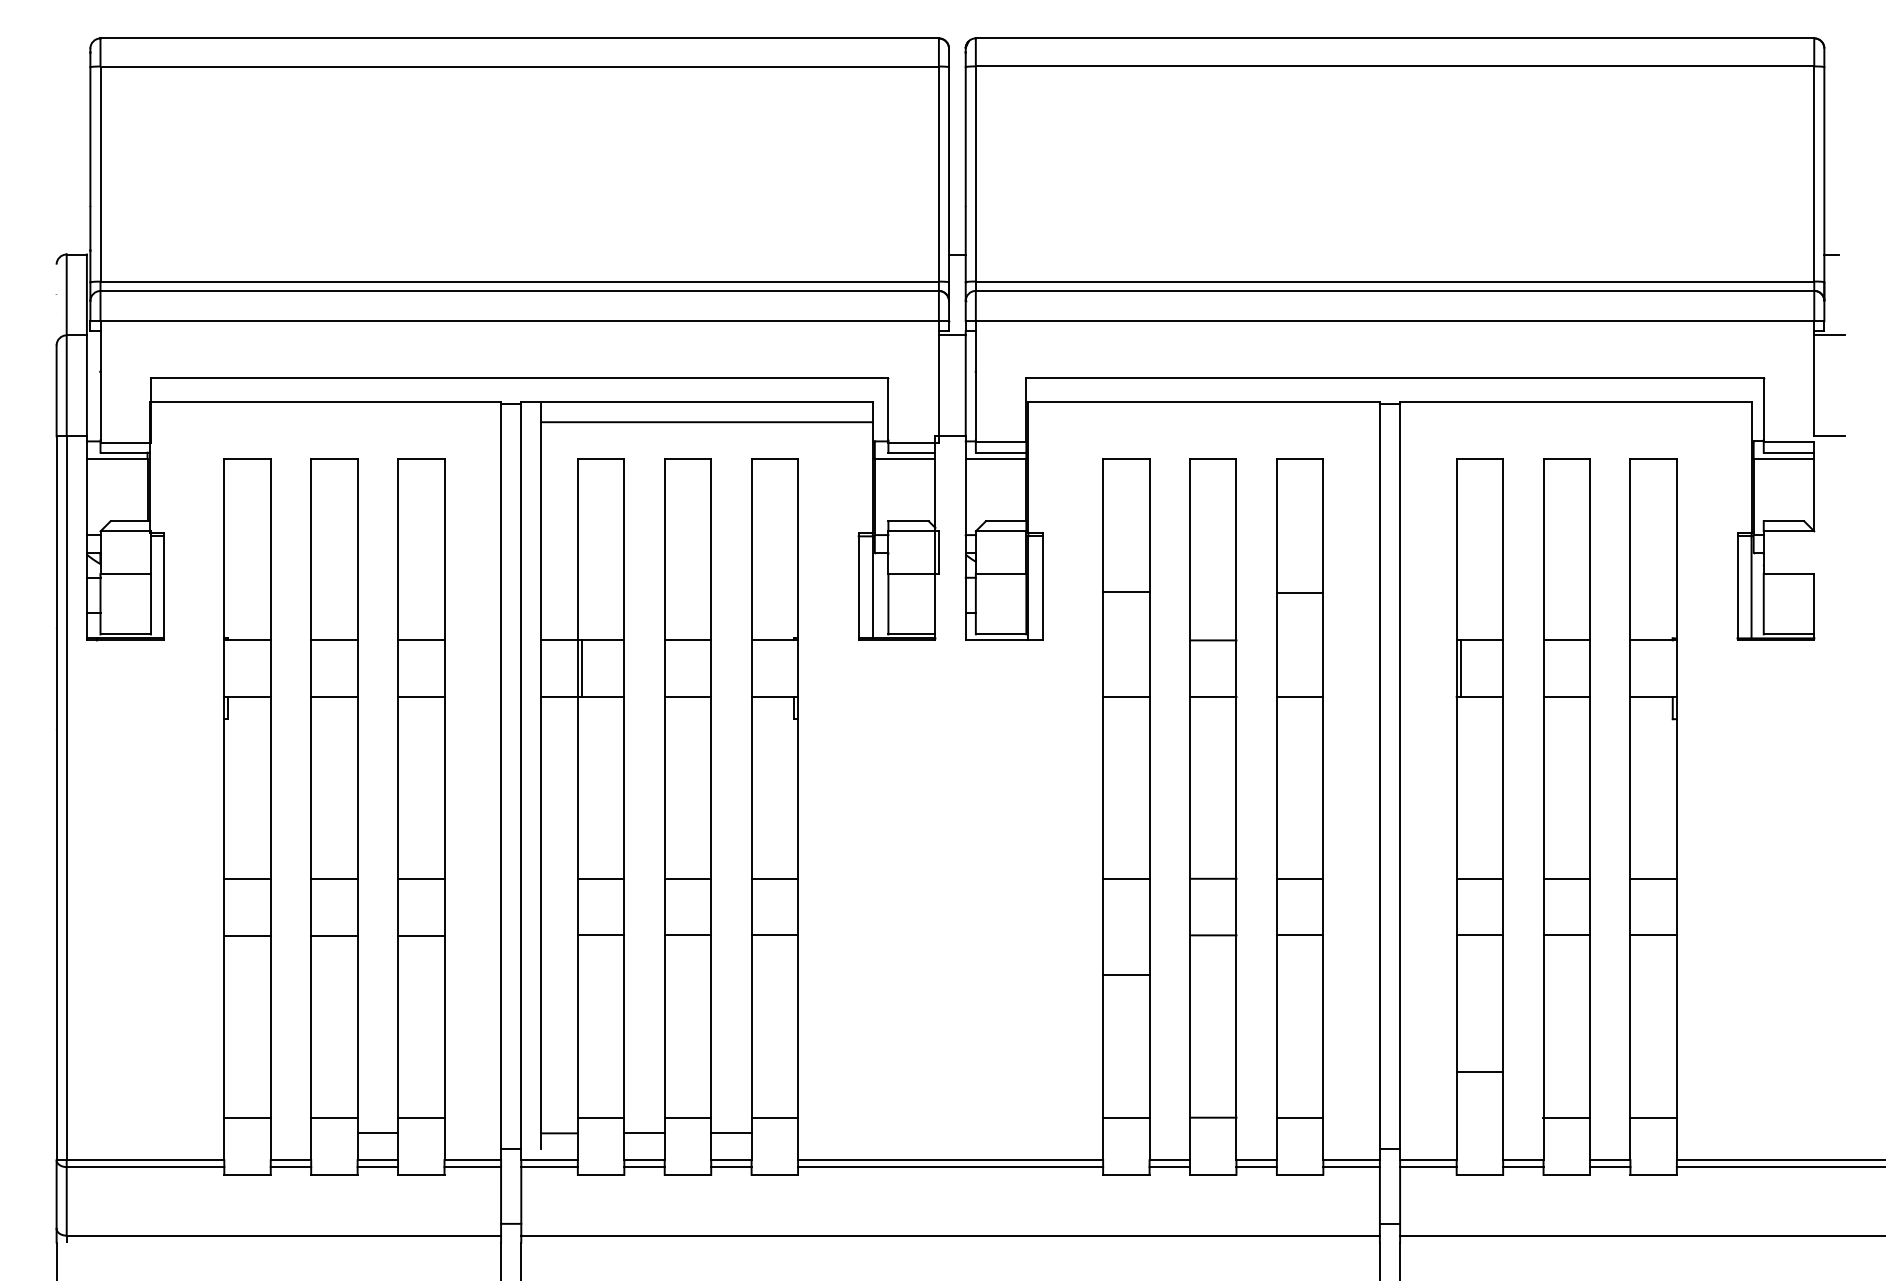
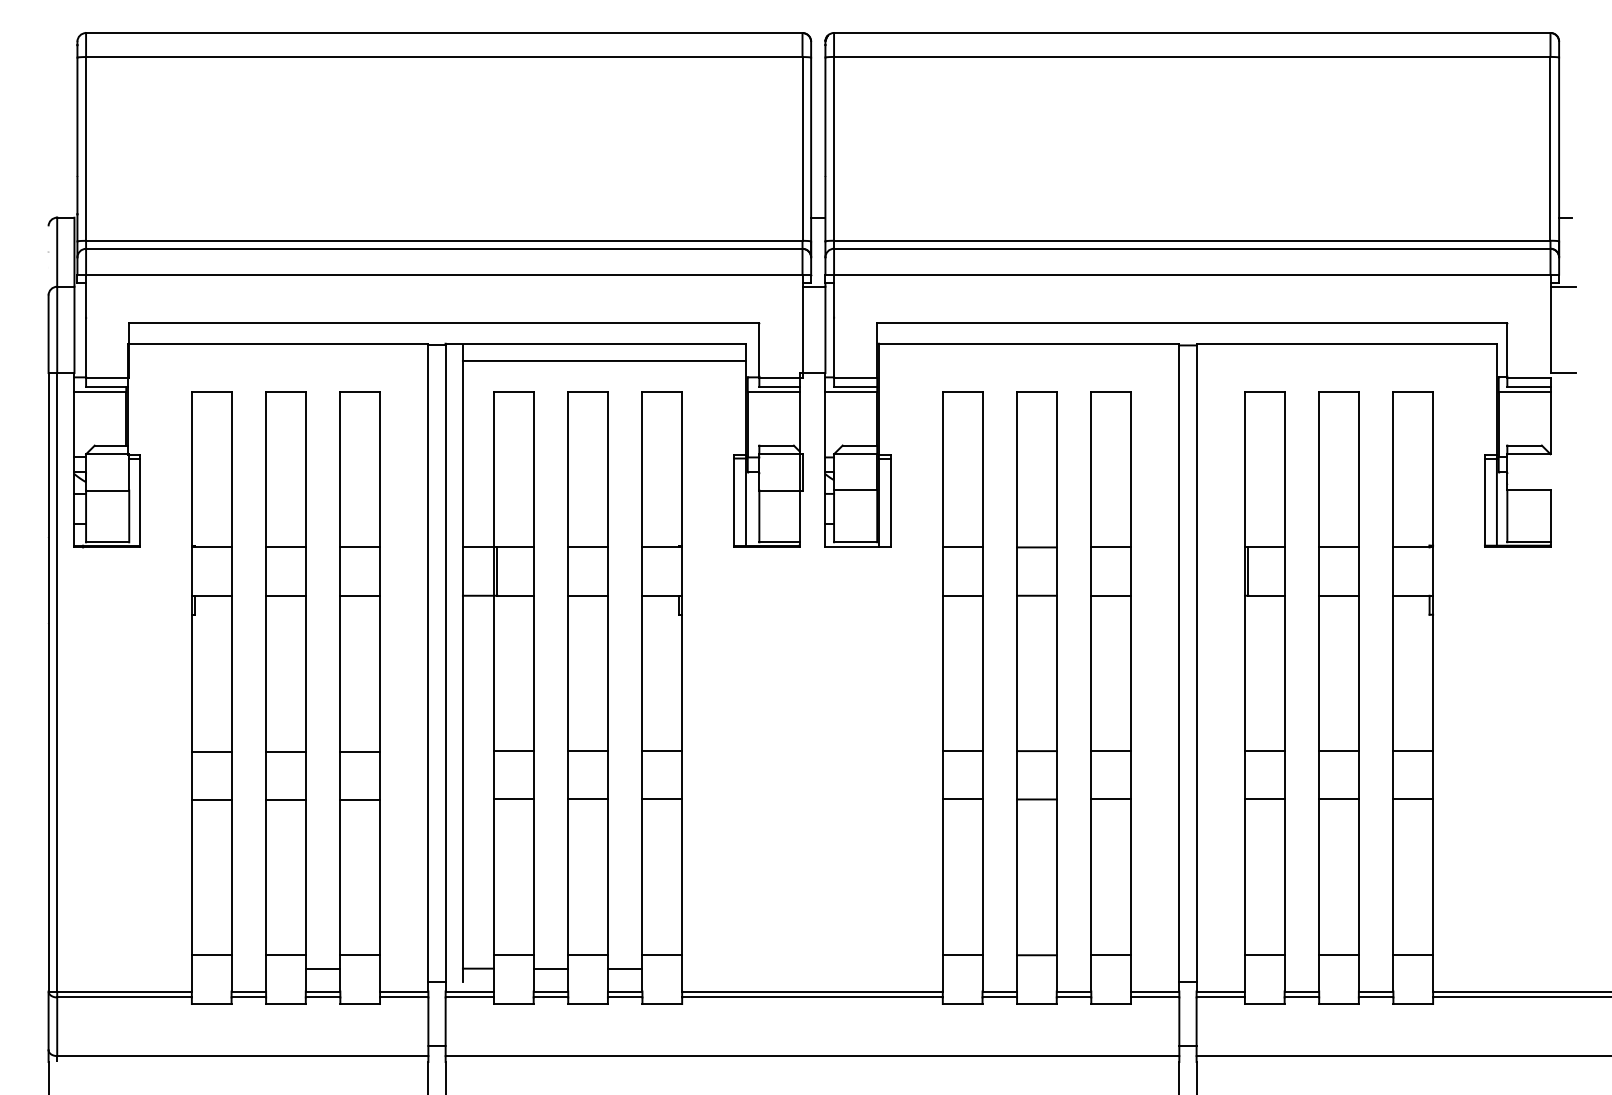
line: (1126, 592) -> (962, 547), moved
line: (1299, 593) -> (1110, 547), moved
line: (1126, 975) -> (962, 799), moved
line: (1479, 1071) -> (1264, 955), moved

